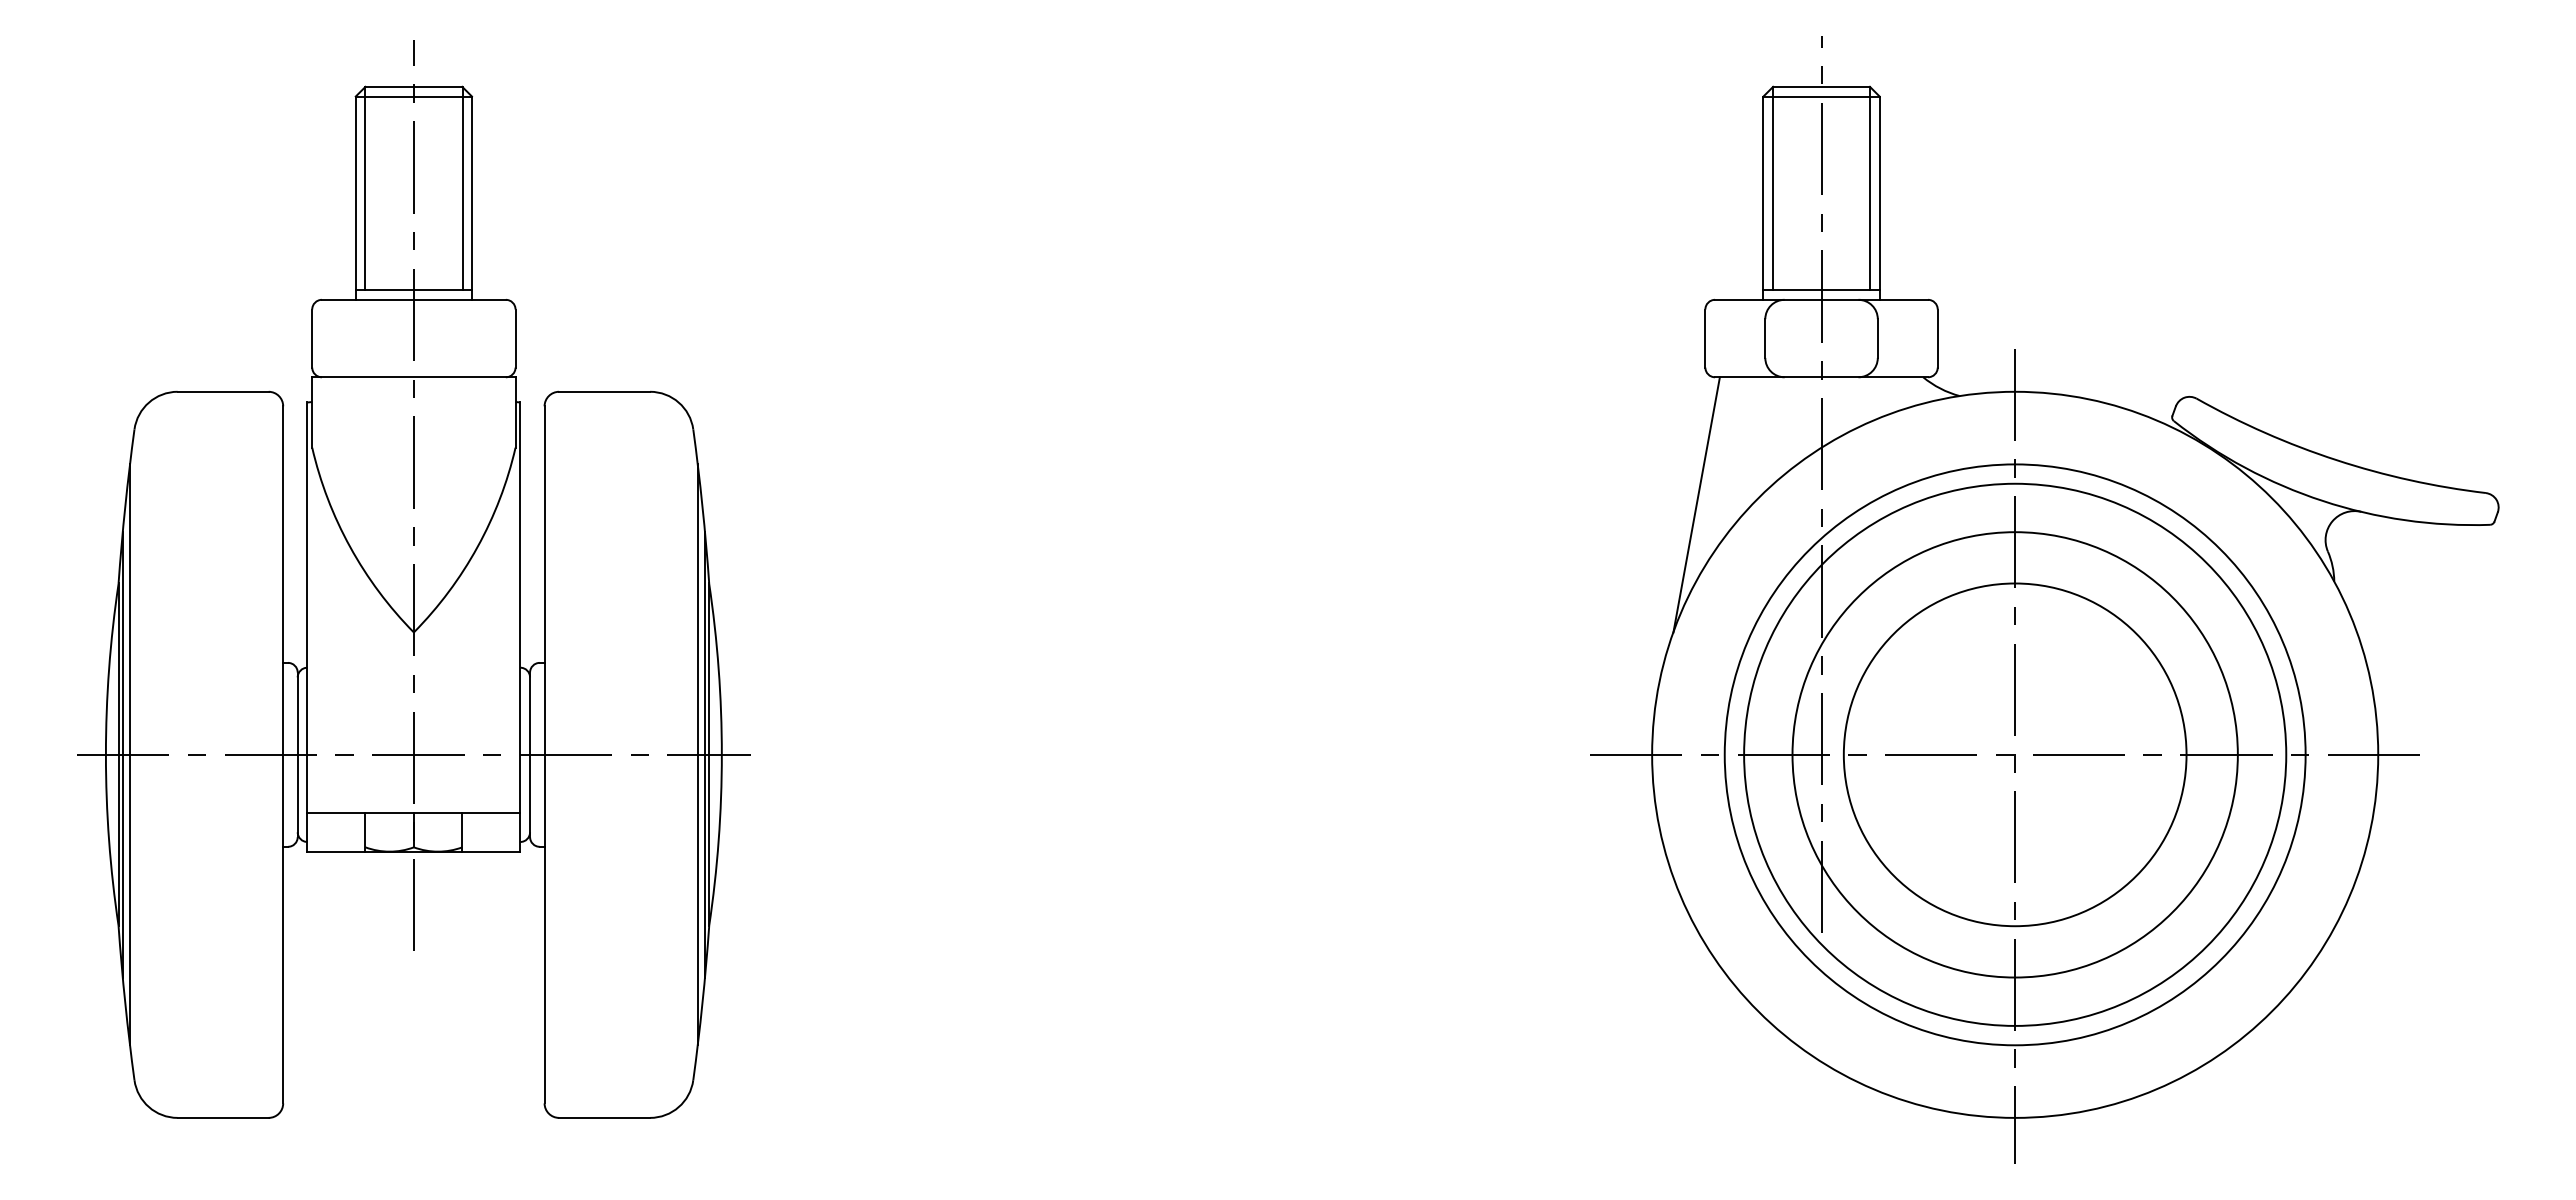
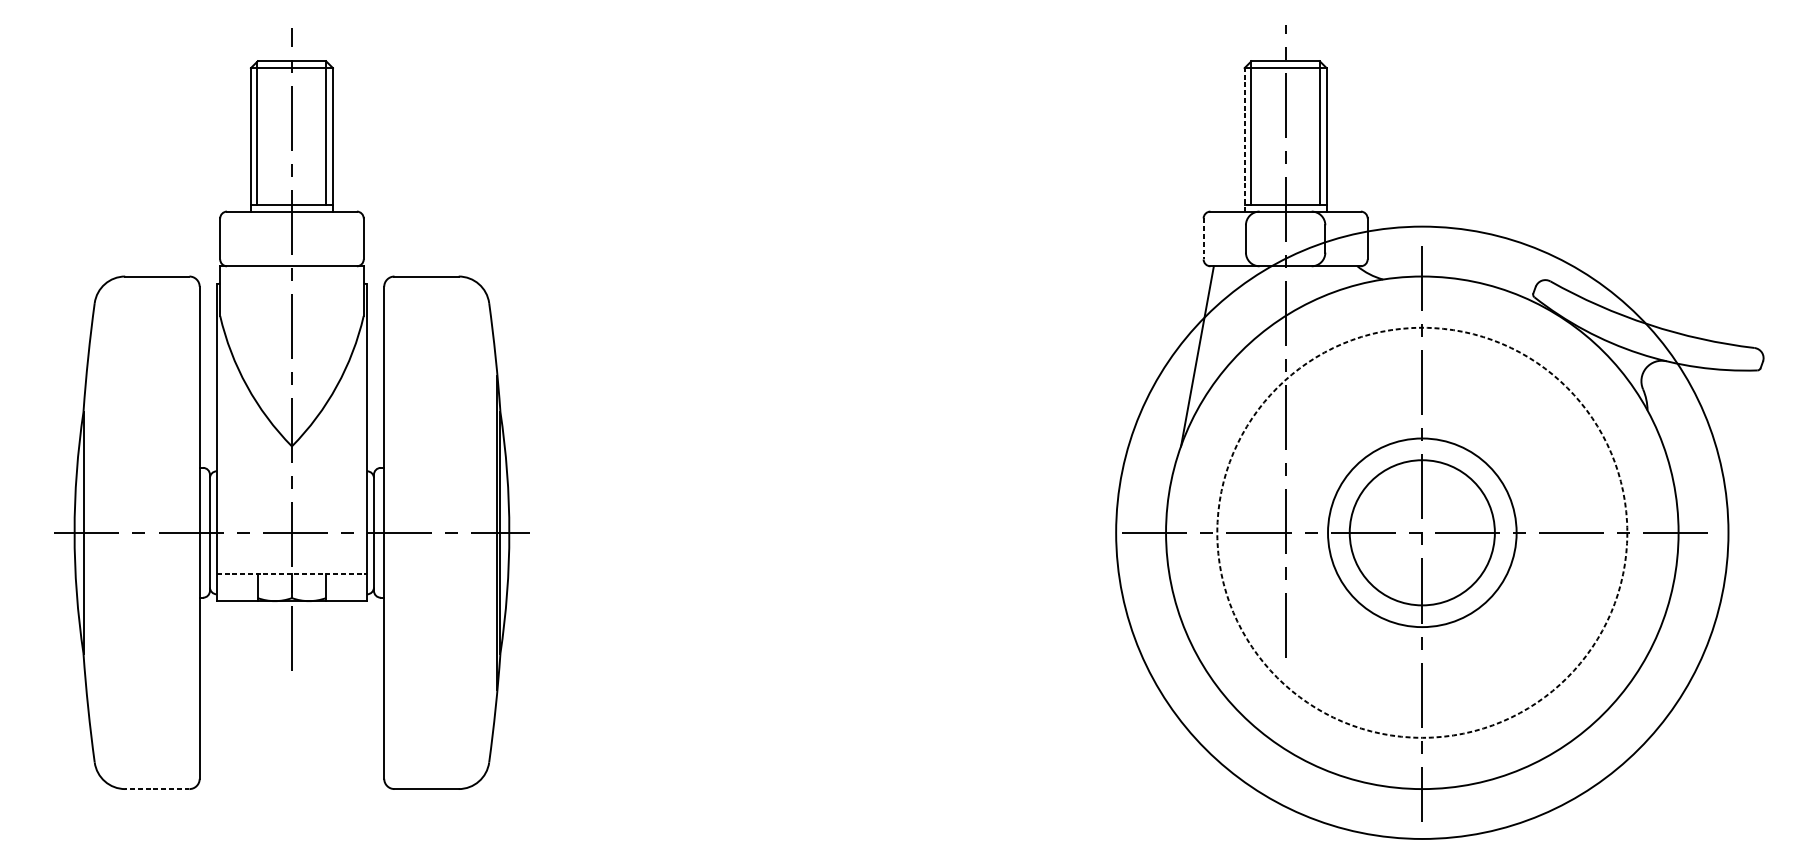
line: (1763, 198) -> (1244, 140), solid -> dashed
line: (1705, 339) -> (1203, 239), solid -> dashed
line: (122, 754) -> (86, 532), removed
line: (130, 754) -> (91, 532), removed
line: (697, 754) -> (492, 532), removed
circle: (2014, 754) -> (1421, 532), size x0.6
circle: (2014, 754) -> (1421, 532), size x0.6
circle: (2014, 754) -> (1421, 532), solid -> dashed
circle: (2015, 754) -> (1422, 532), size x1.6
line: (414, 812) -> (292, 573), solid -> dashed
line: (223, 1117) -> (157, 788), solid -> dashed

